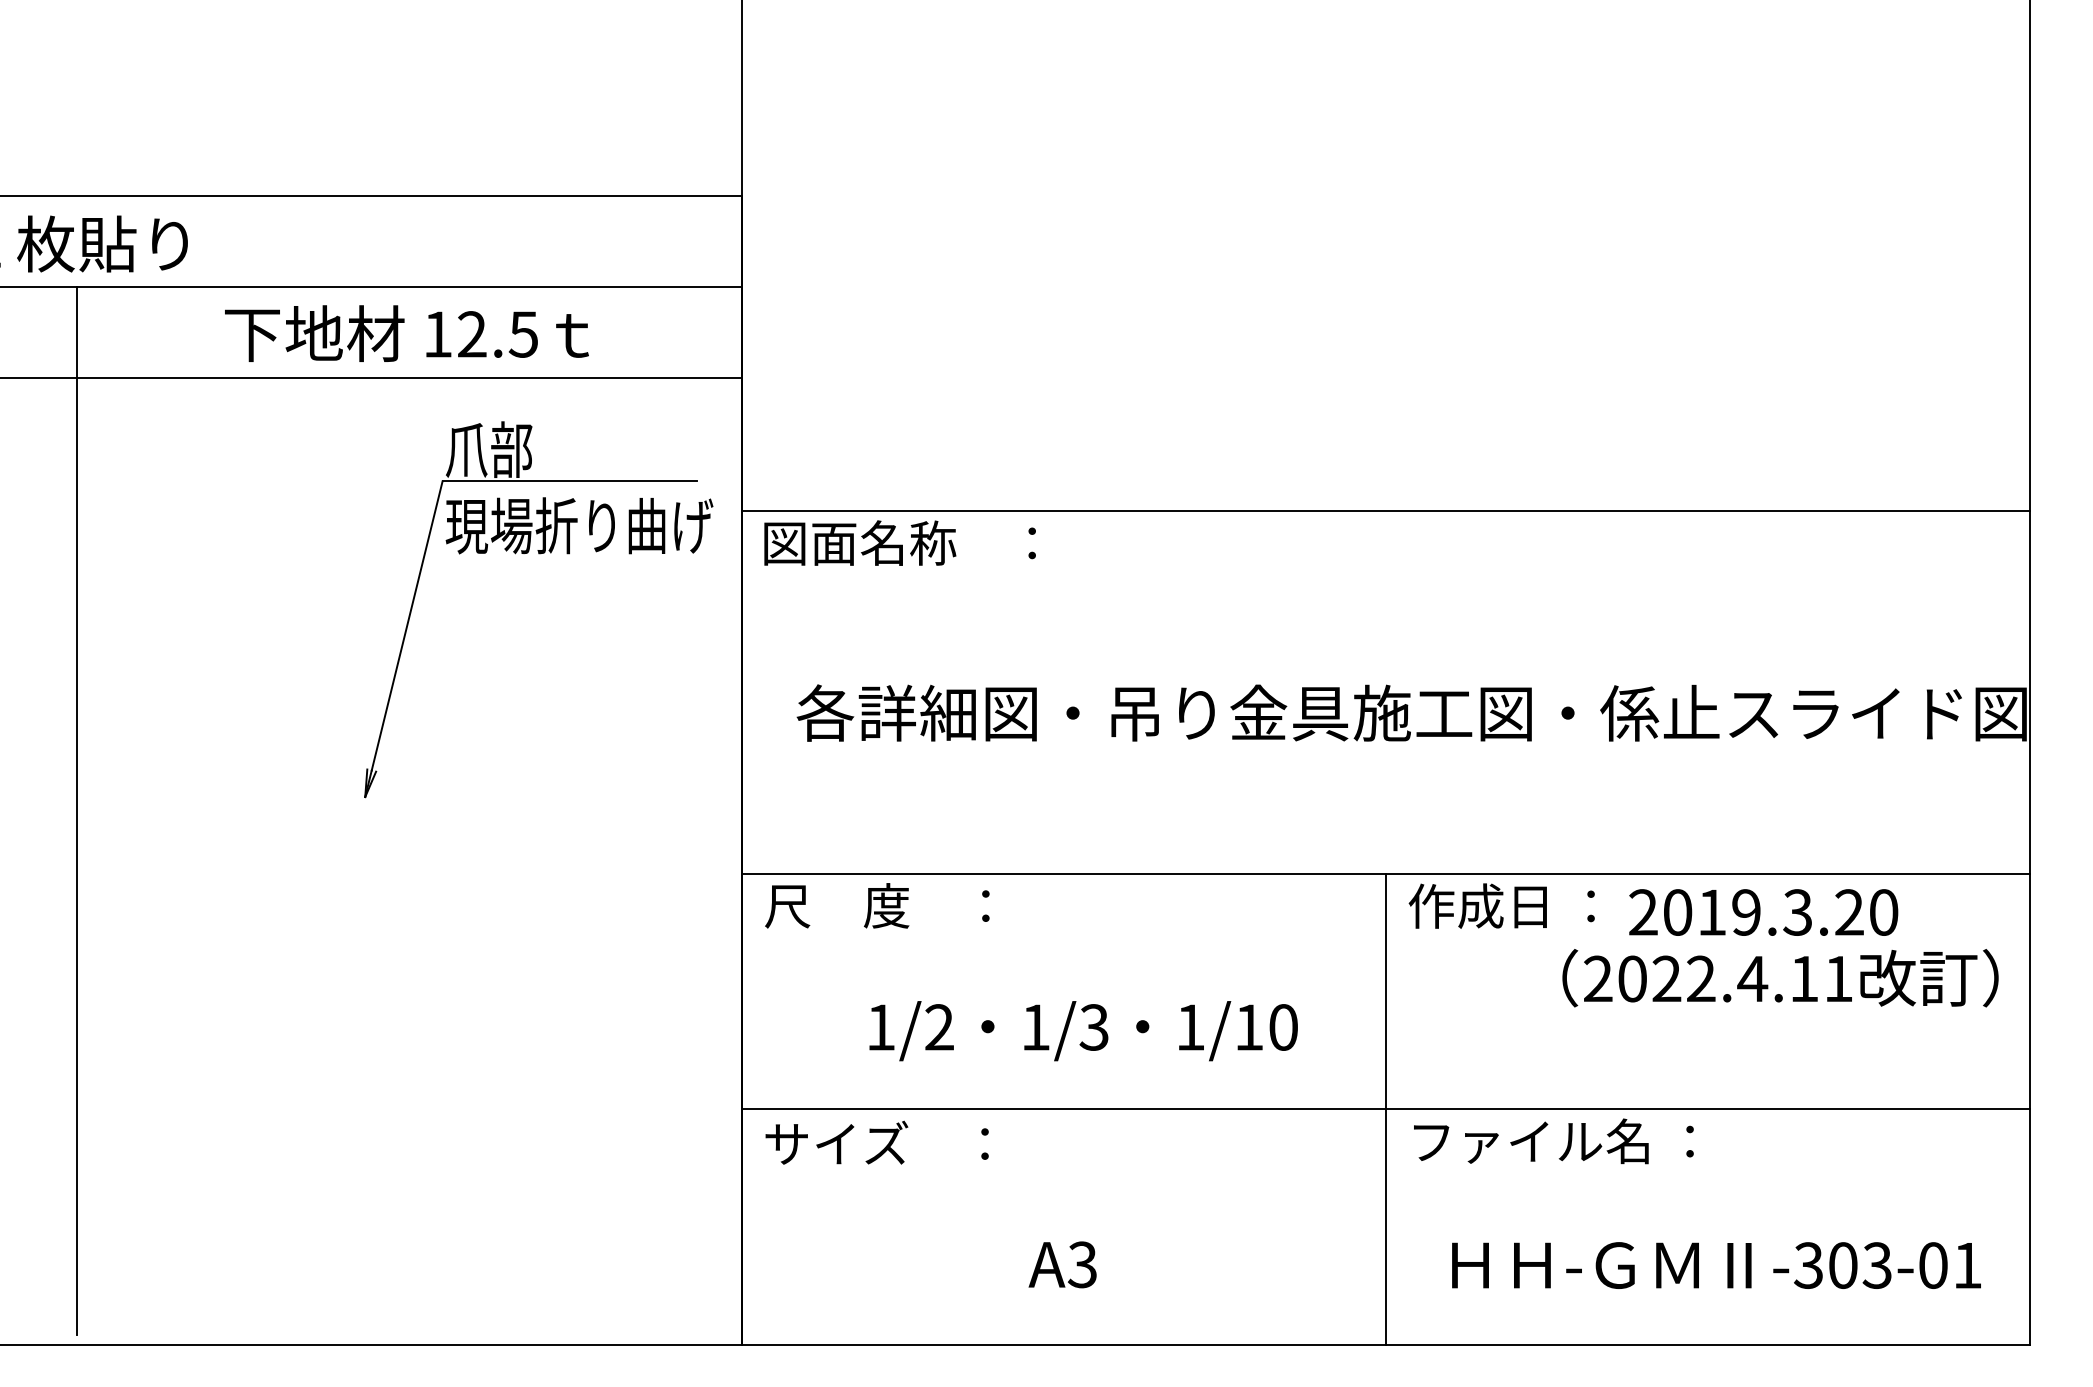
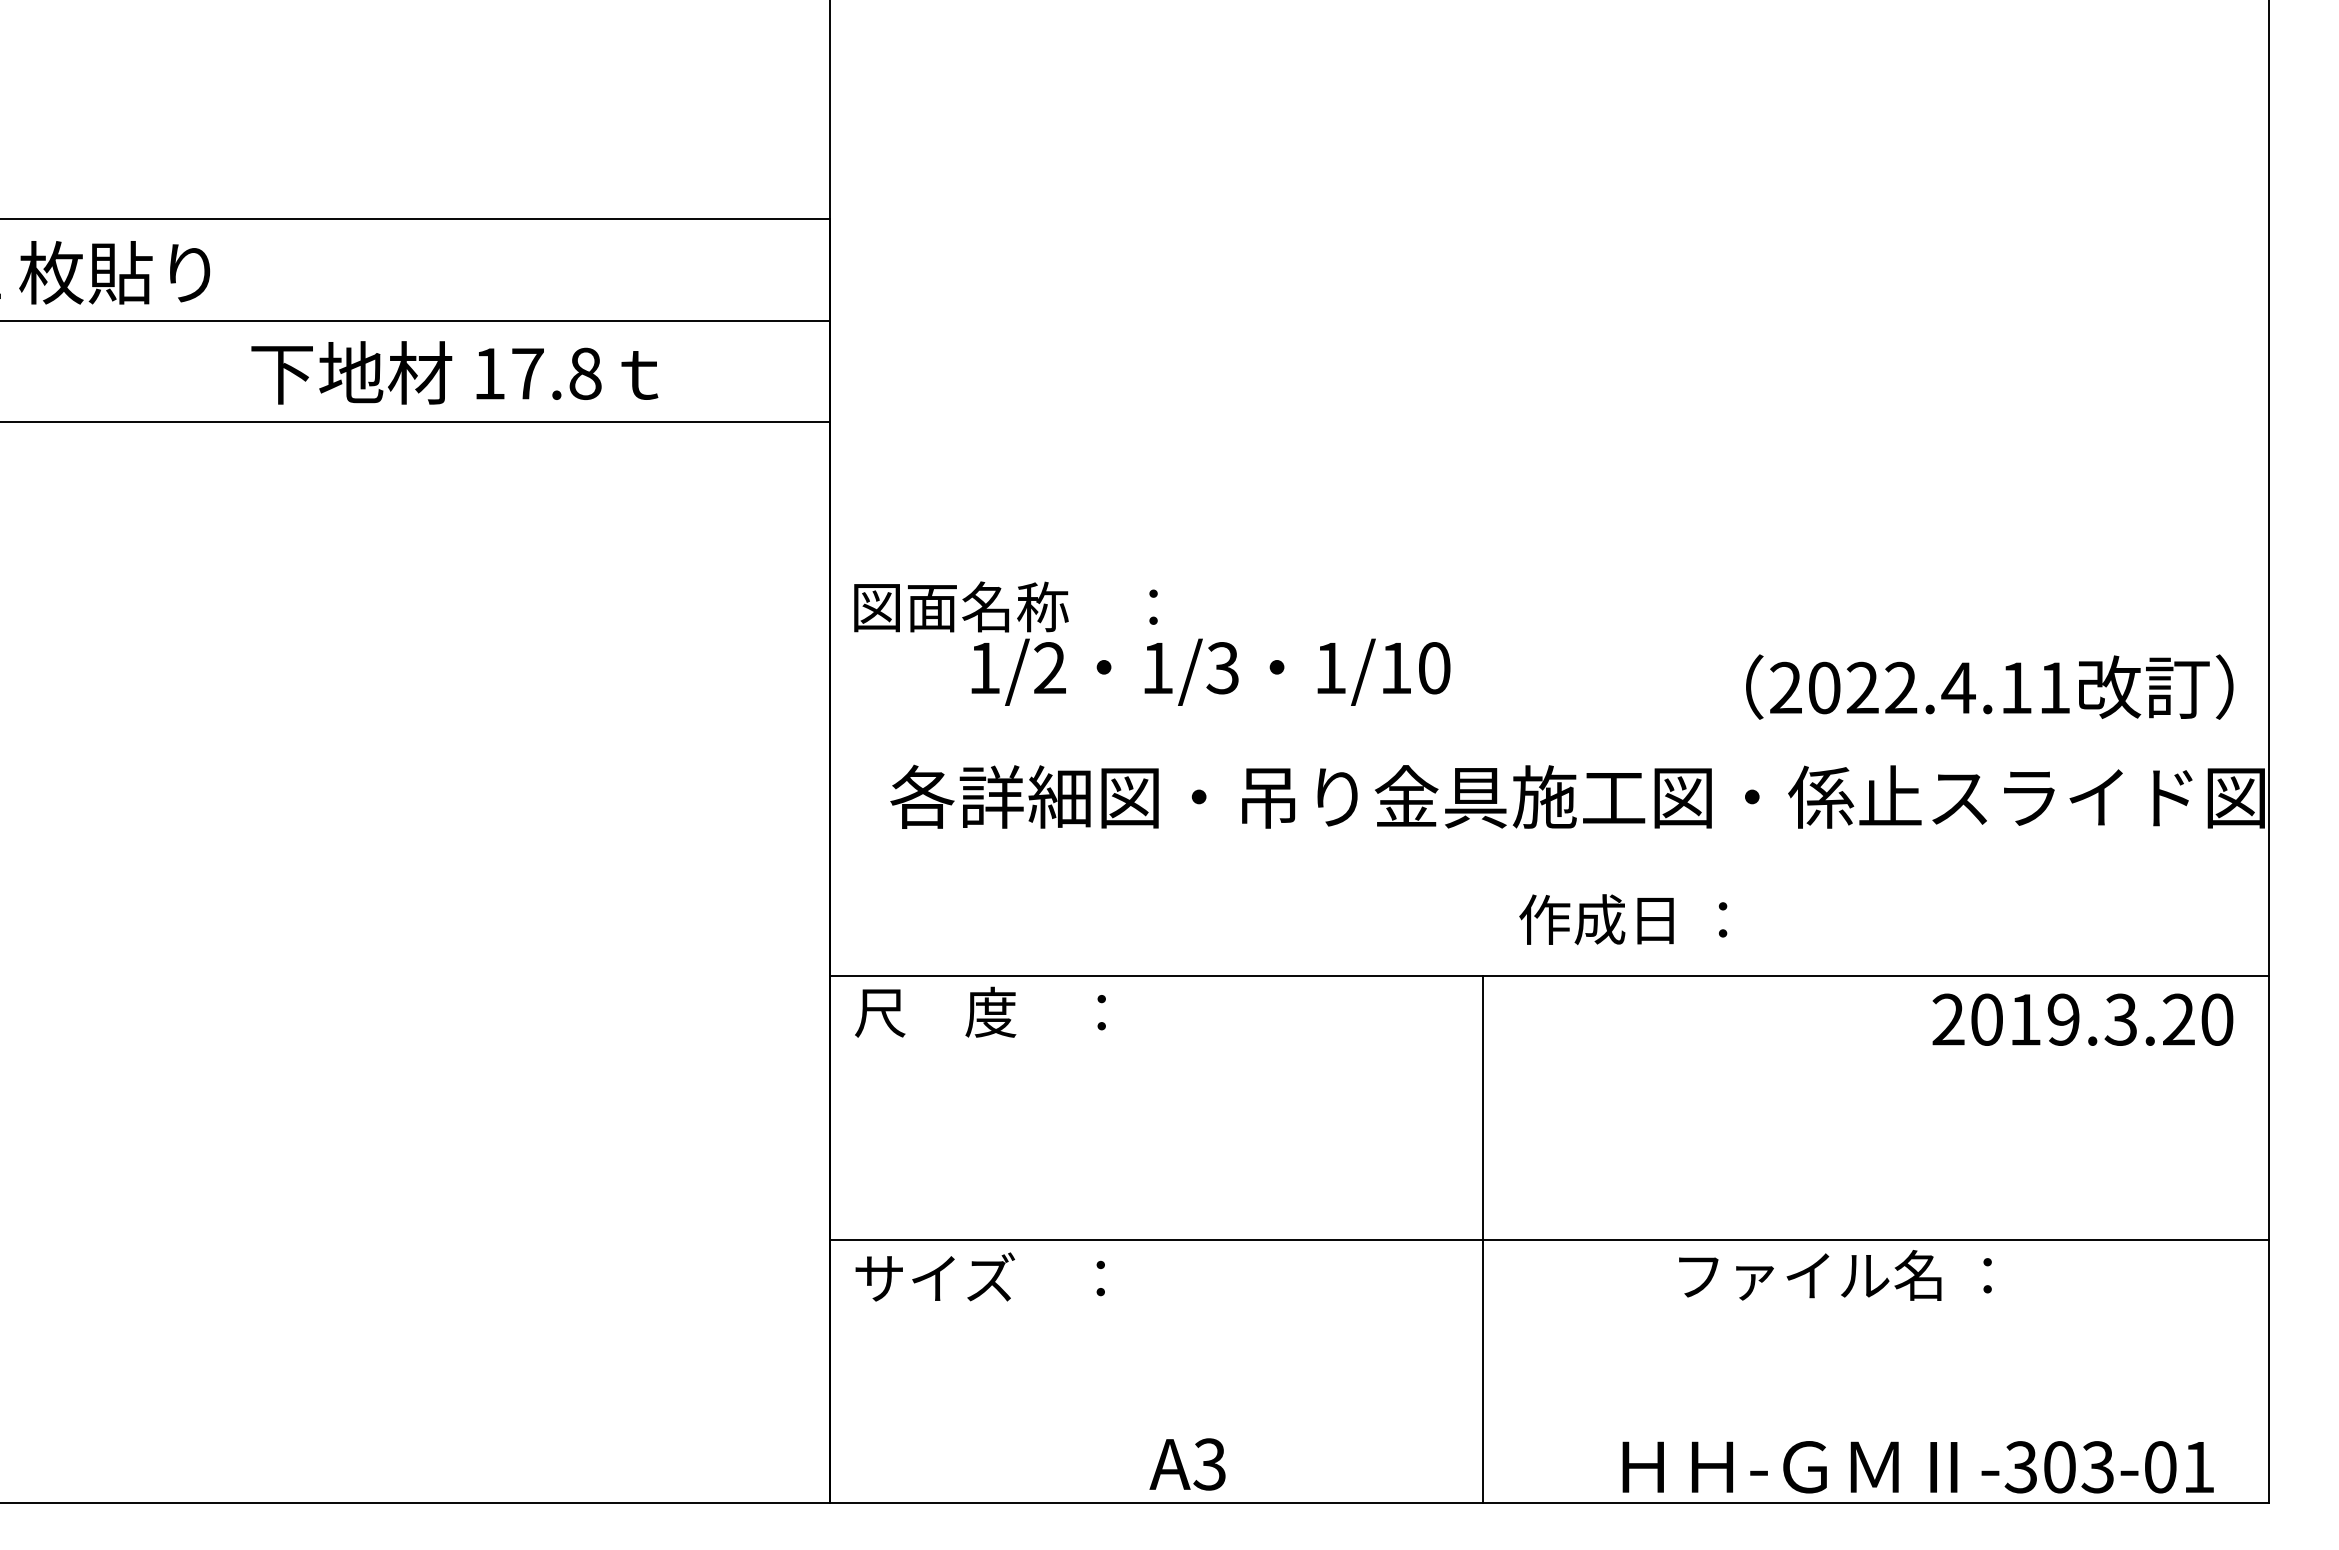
text: (497, 334) -> (556, 373), 12.5 -> 17.8
line: (1385, 510) -> (1548, 570), removed
part: (539, 554) -> (602, 619), removed
line: (77, 810) -> (86, 905), removed
text: (1502, 906) -> (1623, 919), moved
text: (1763, 912) -> (2082, 1019), moved
text: (1780, 977) -> (1989, 686), moved
text: (1083, 1030) -> (1210, 671), moved
line: (1386, 1109) -> (1483, 1239), moved
text: (1553, 1141) -> (1835, 1275), moved
text: (1062, 1264) -> (1187, 1464), moved
text: (1715, 1265) -> (1917, 1467), moved

